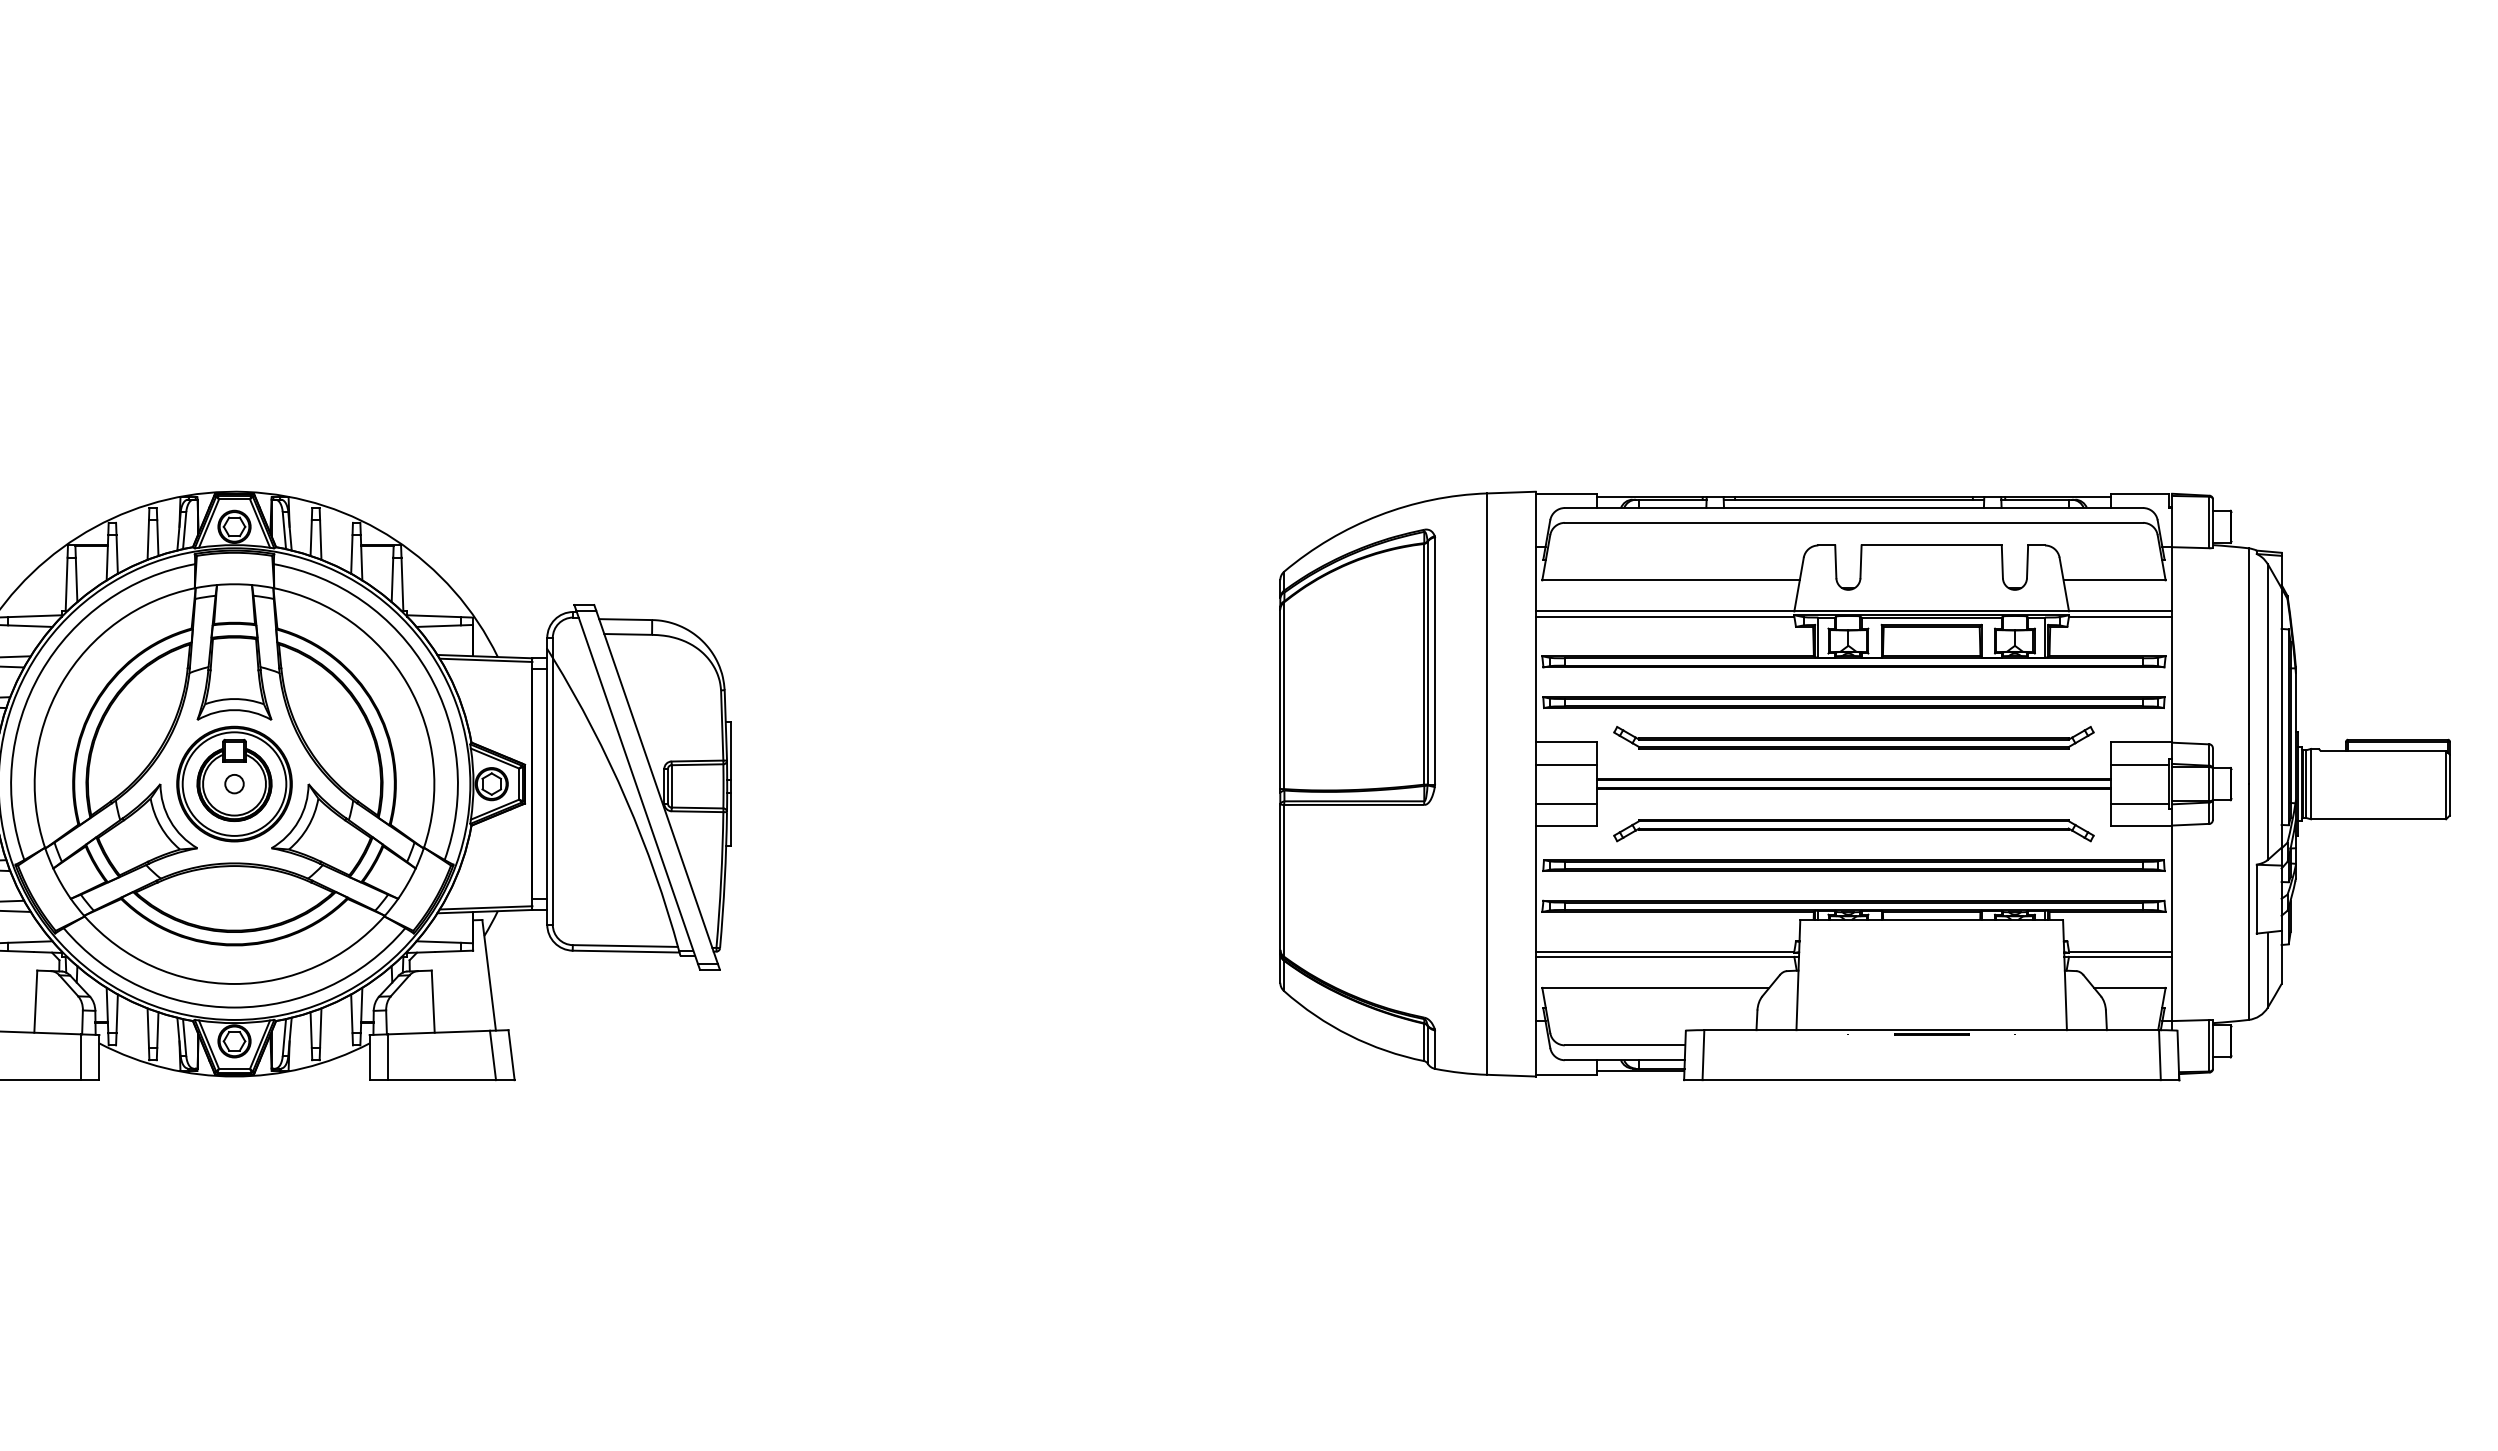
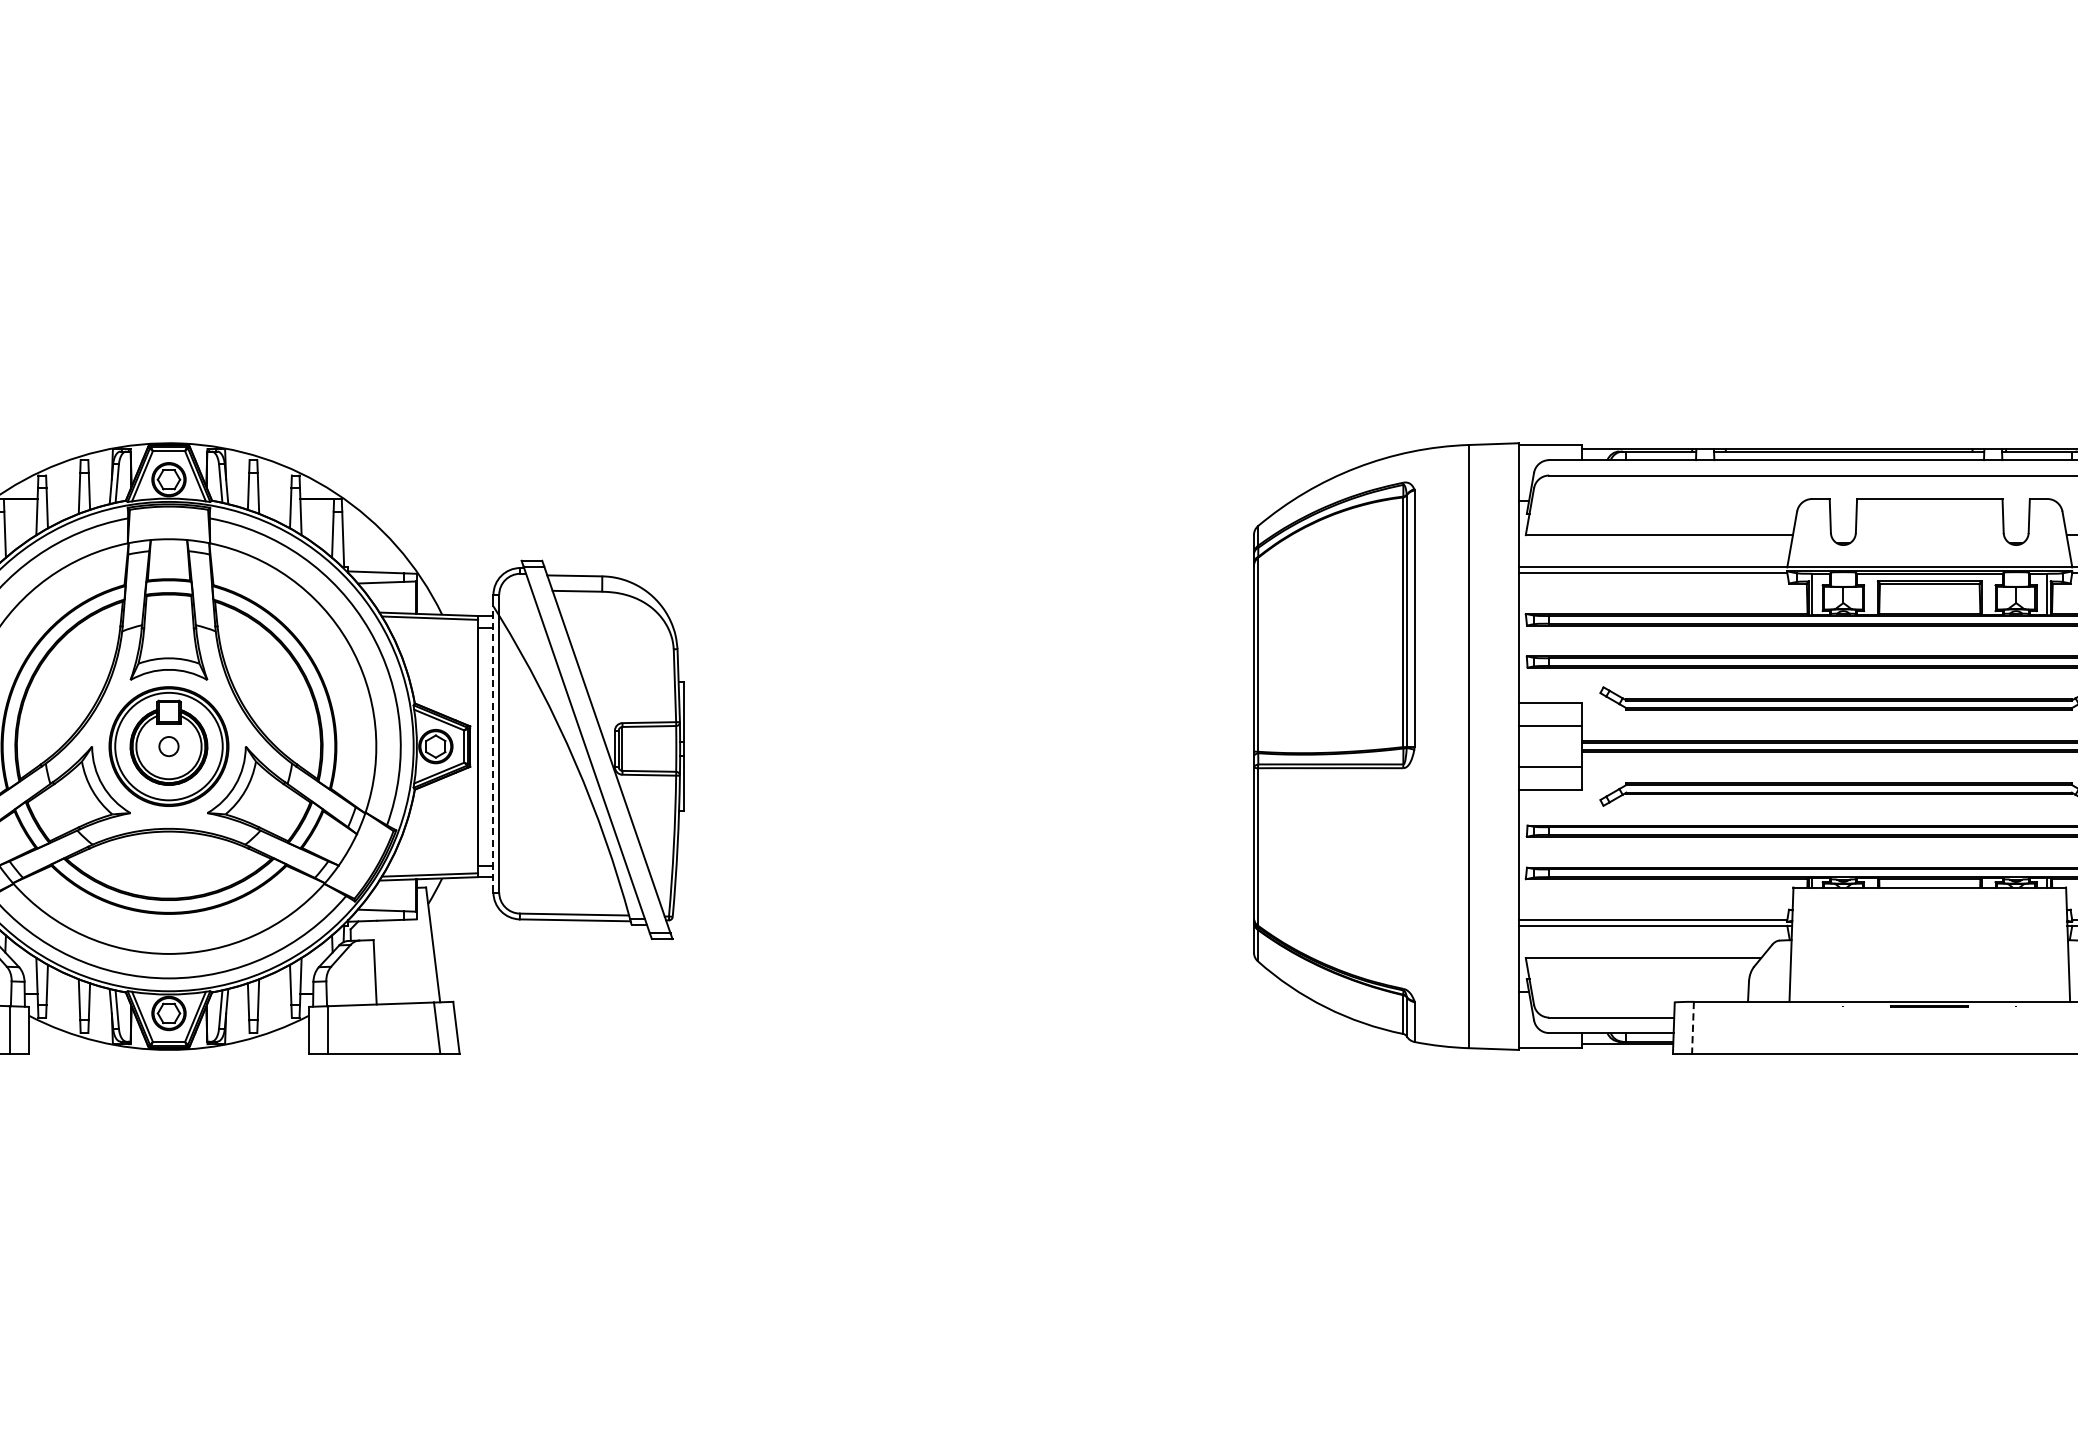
line: (547, 786) -> (493, 749), solid -> dashed
line: (1703, 1055) -> (1693, 1028), solid -> dashed

